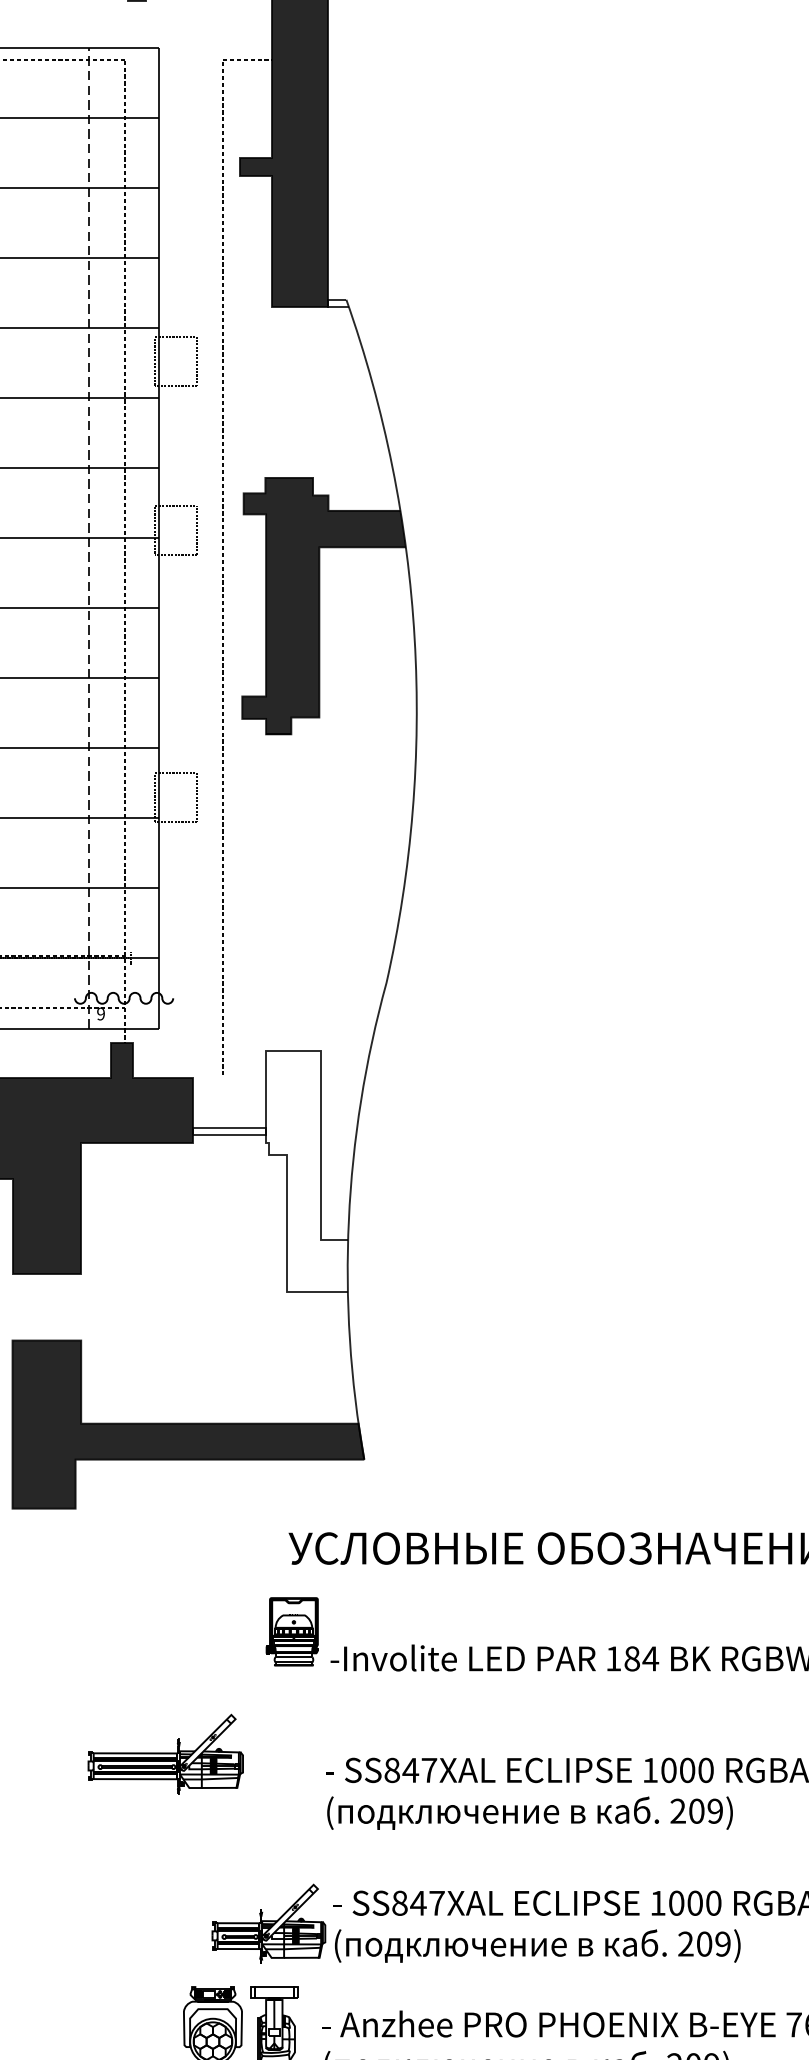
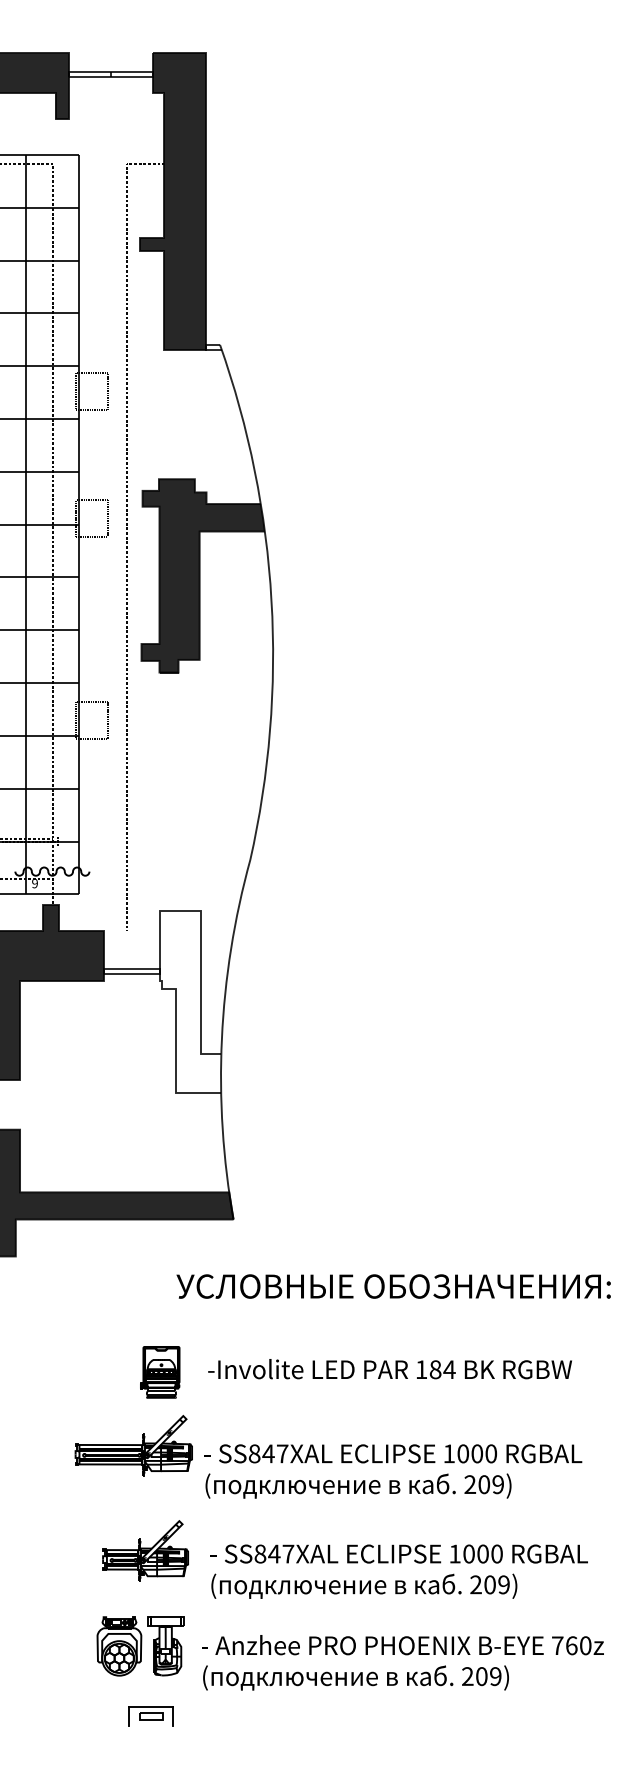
line: (88, 537) -> (25, 524), dashed -> solid
part: (292, 1632) -> (160, 1372), moved
part: (165, 1754) -> (133, 1445), moved
part: (268, 1923) -> (145, 1550), moved

